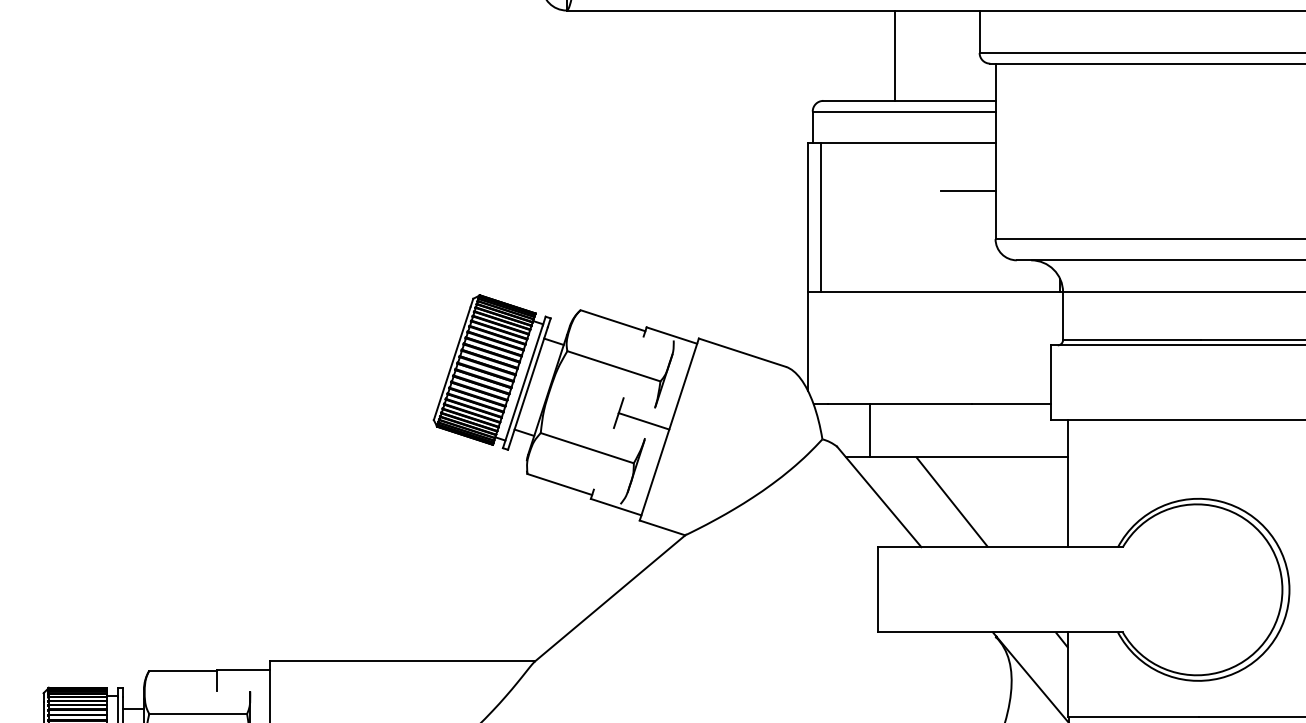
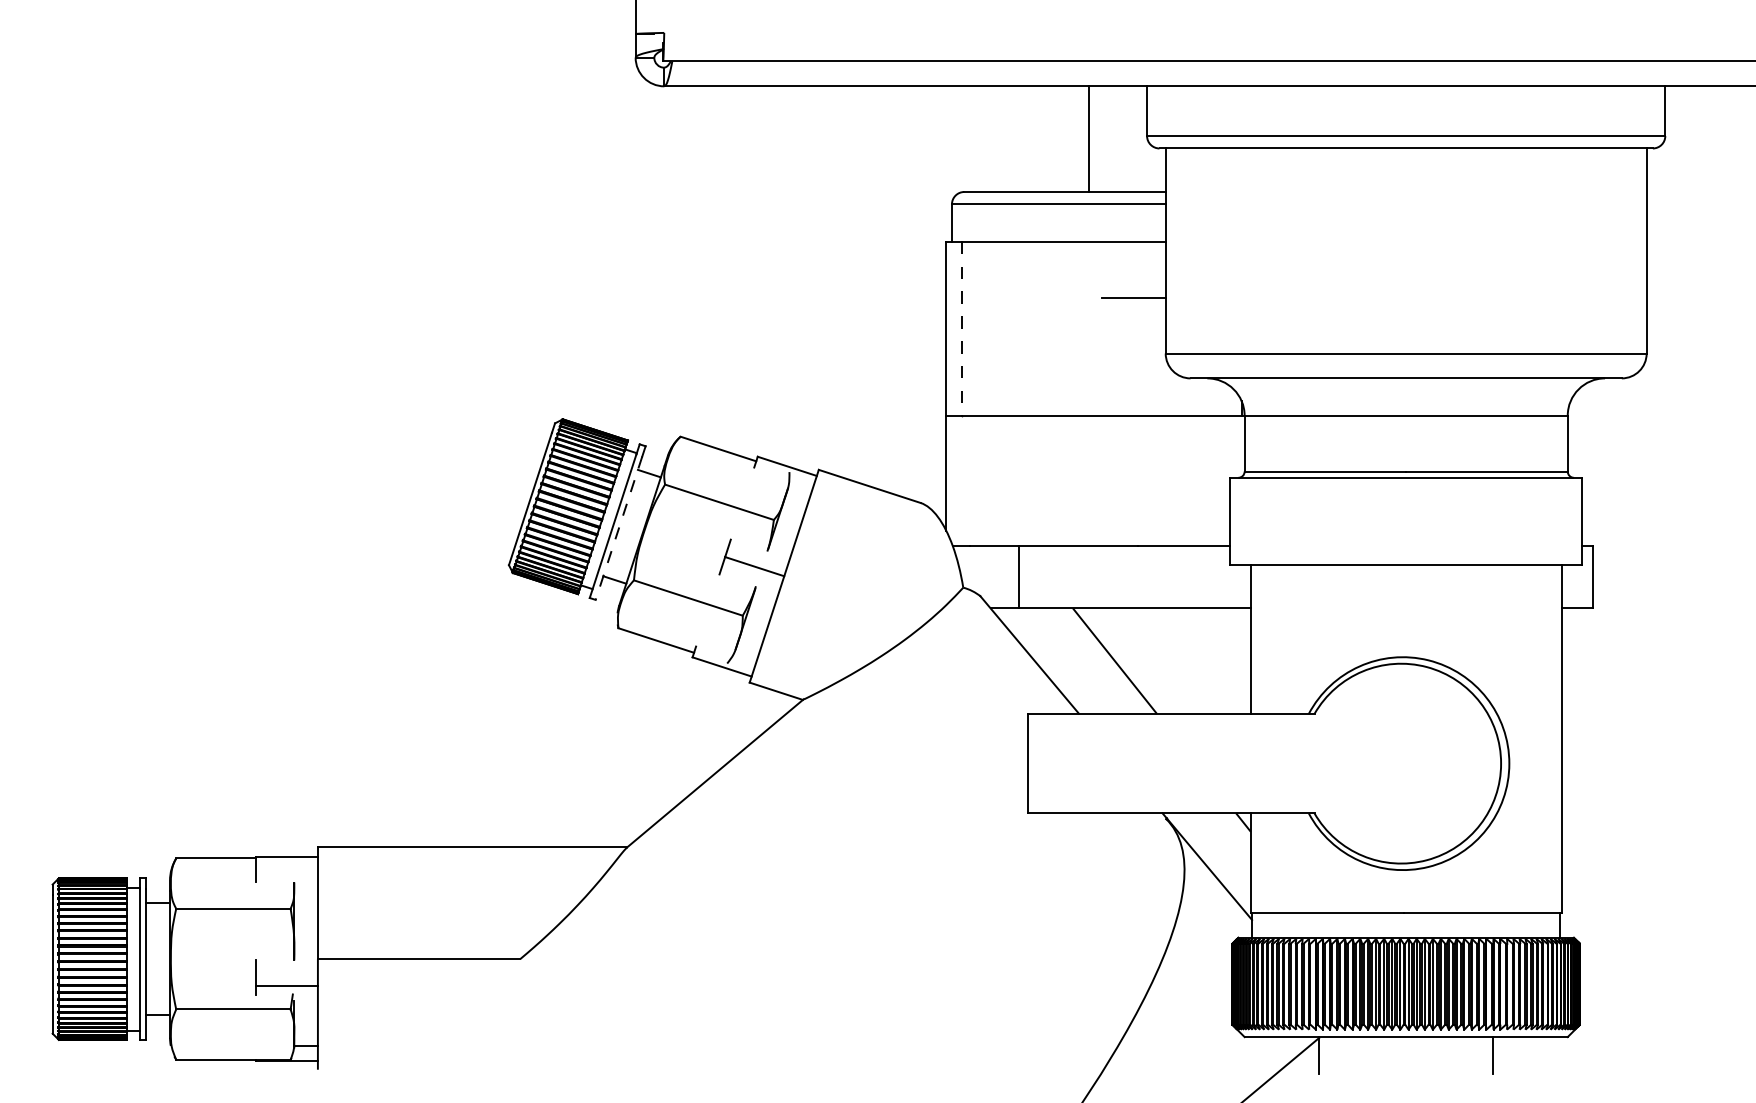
line: (895, 55) -> (1089, 138), moved
line: (820, 217) -> (961, 328), solid -> dashed
line: (527, 388) -> (618, 528), solid -> dashed

